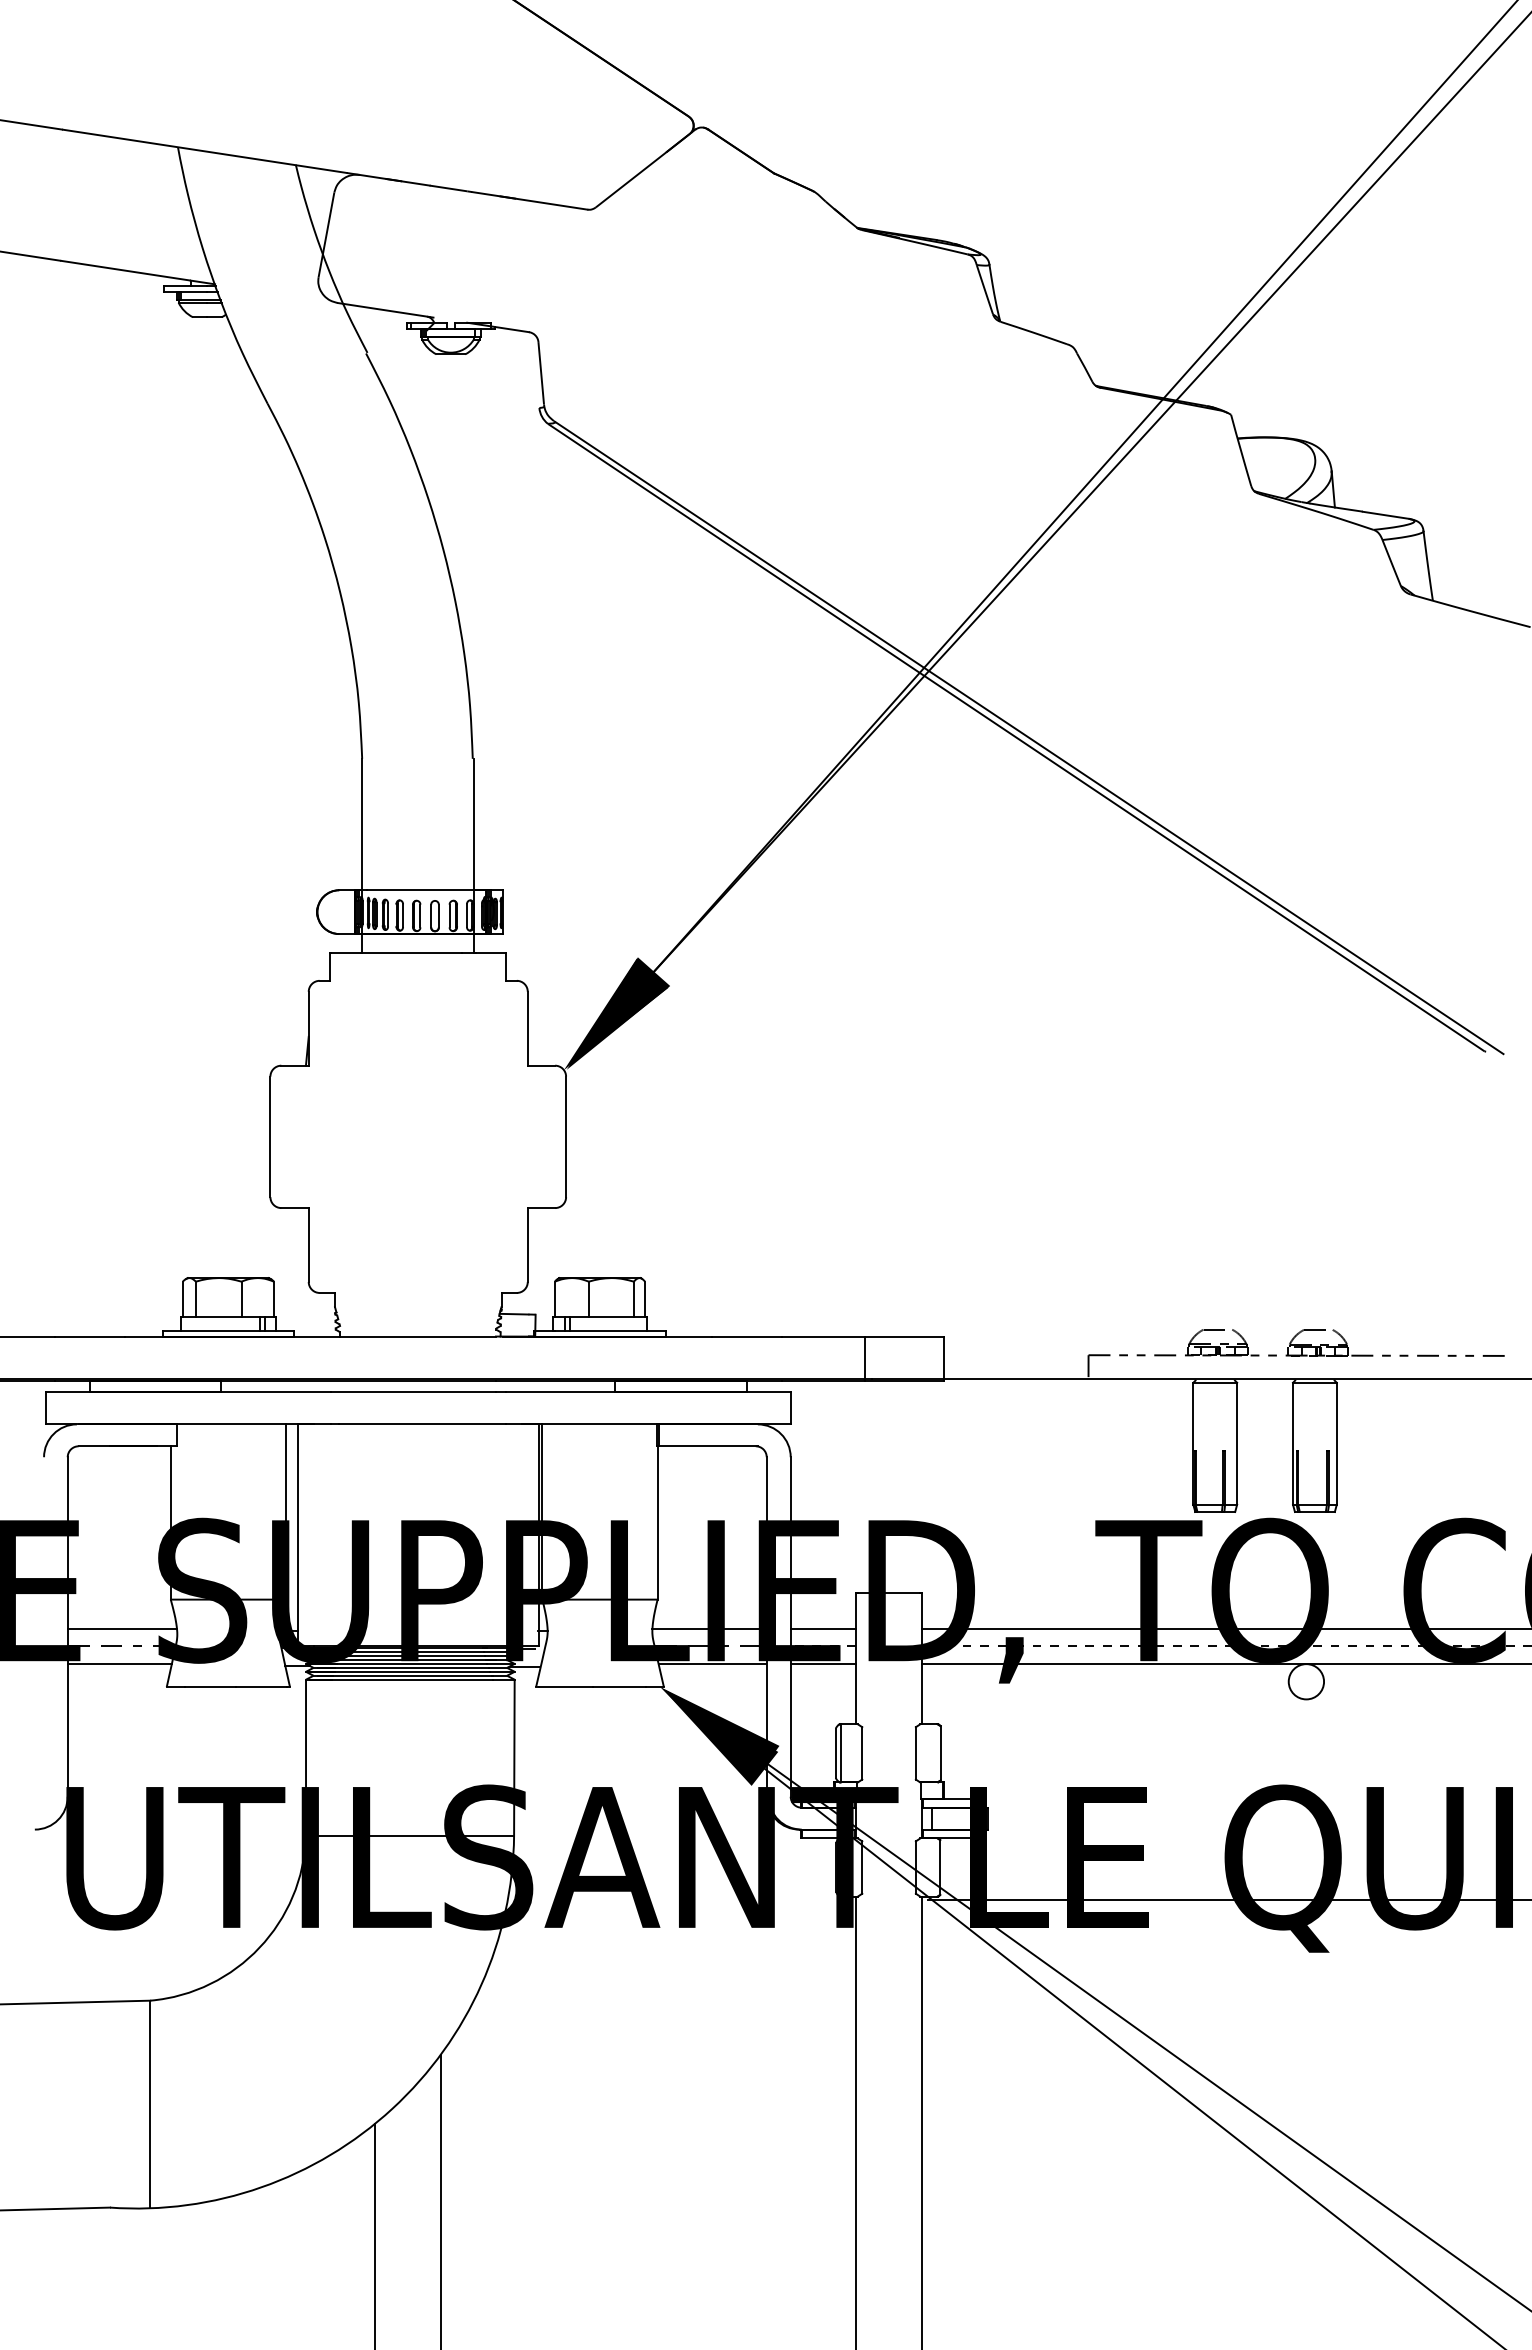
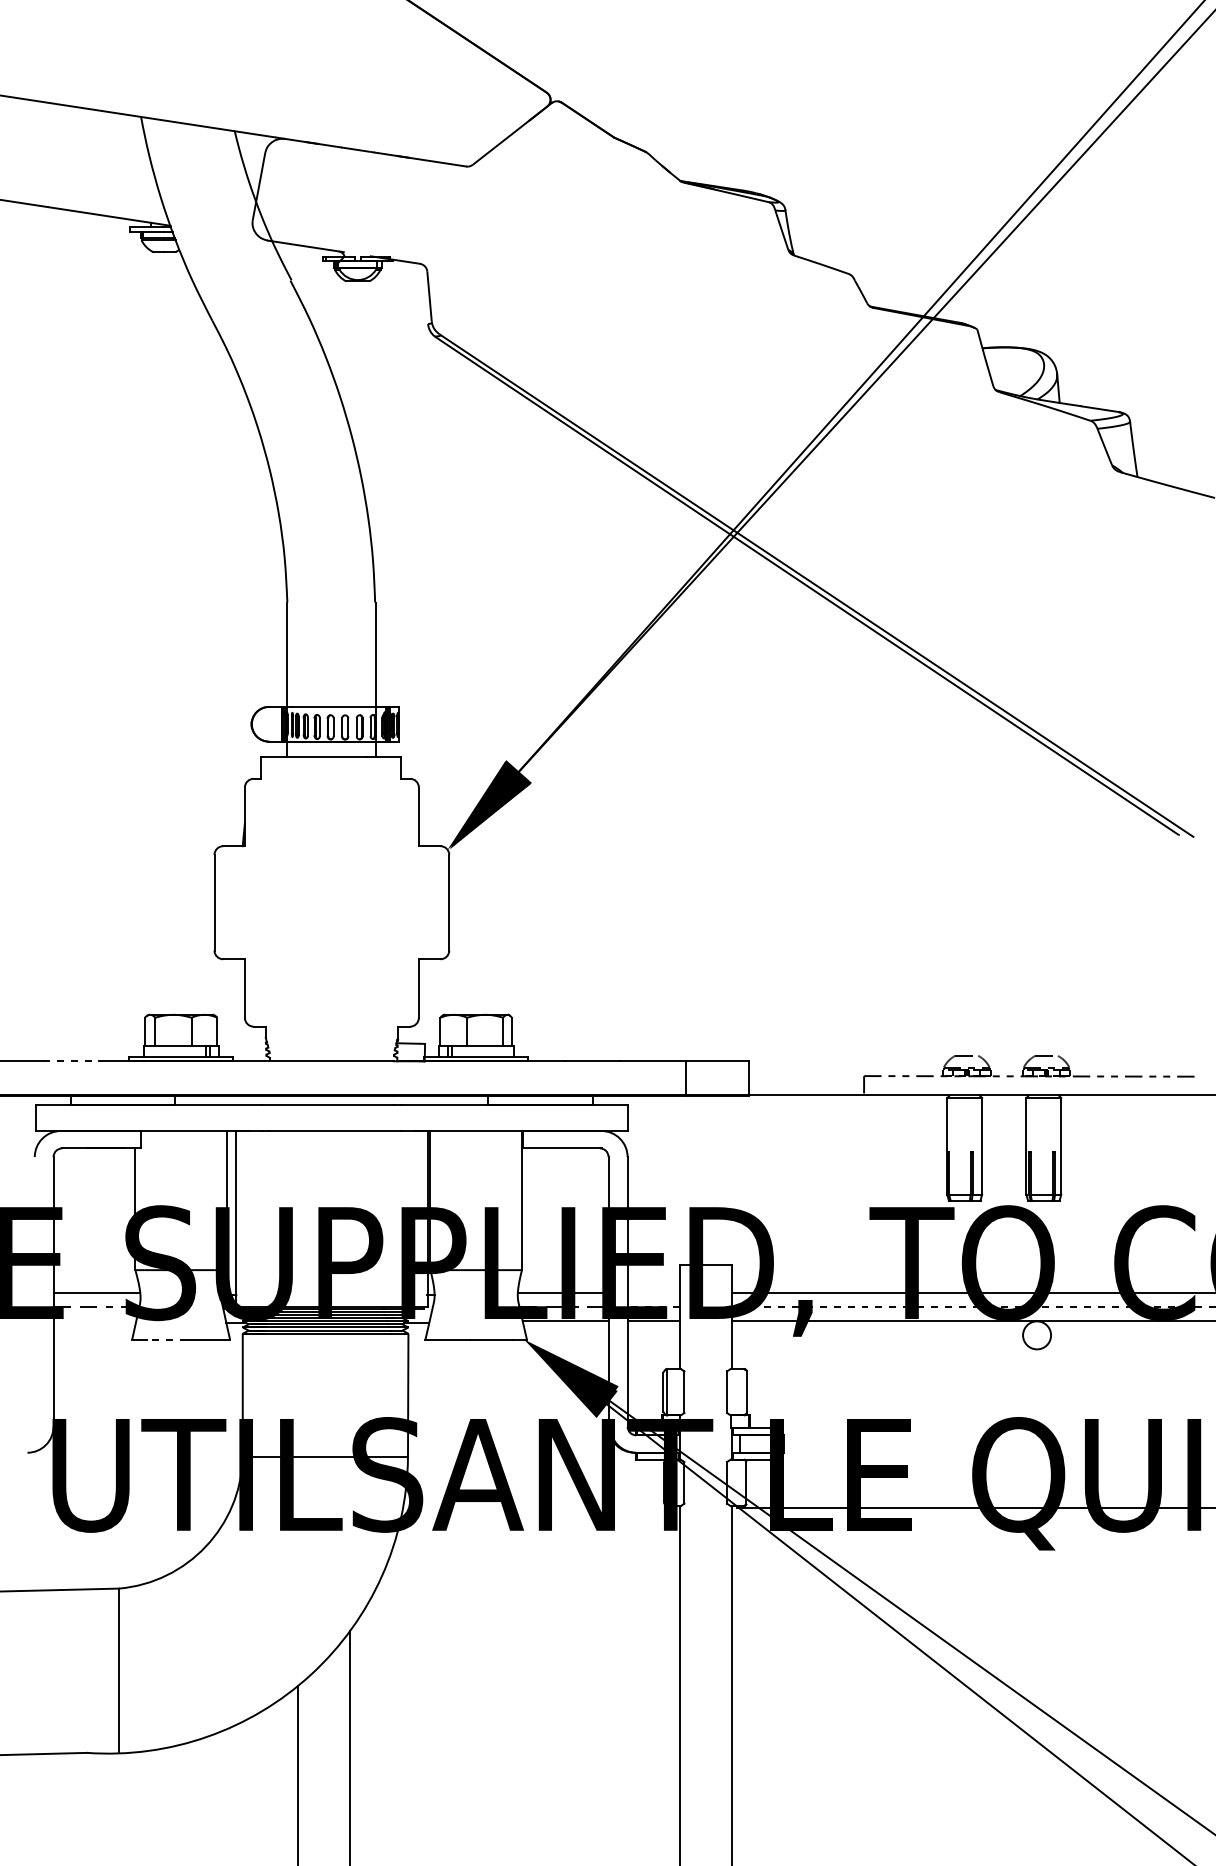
line: (89, 1336) -> (70, 1061), solid -> dashed
line: (823, 1628) -> (653, 1293), removed
line: (119, 1664) -> (94, 1321), removed
line: (210, 1687) -> (166, 1339), solid -> dashed

